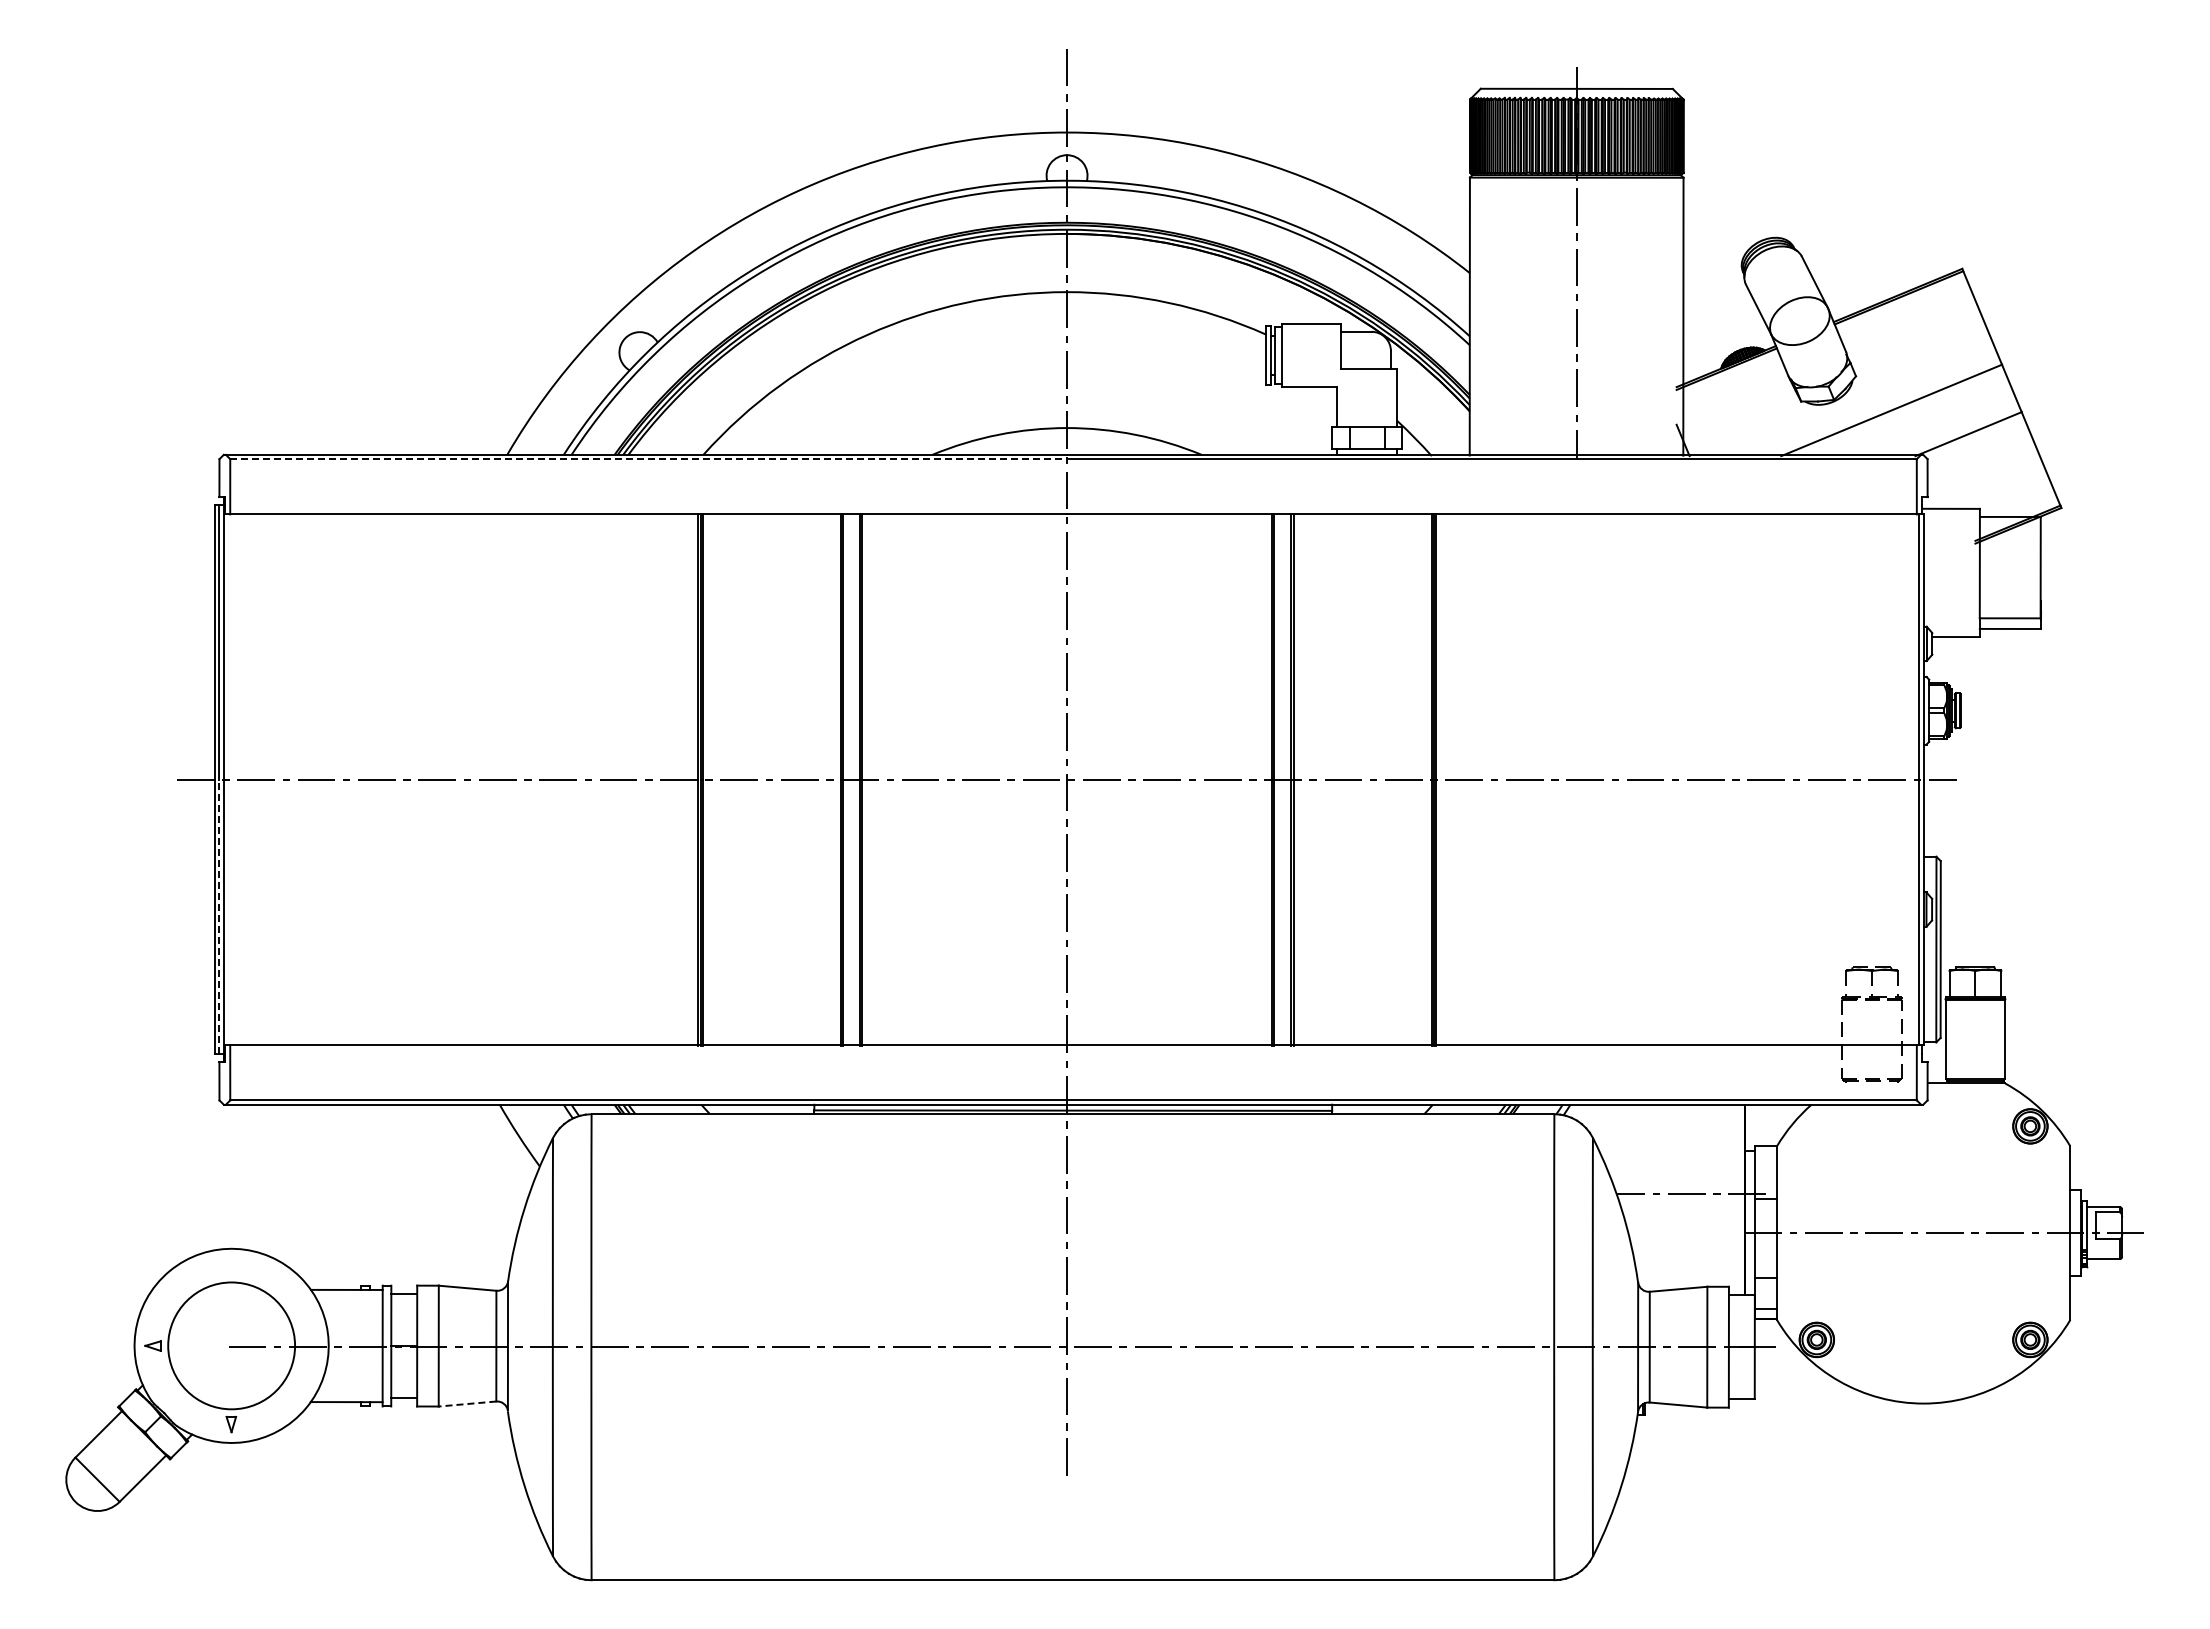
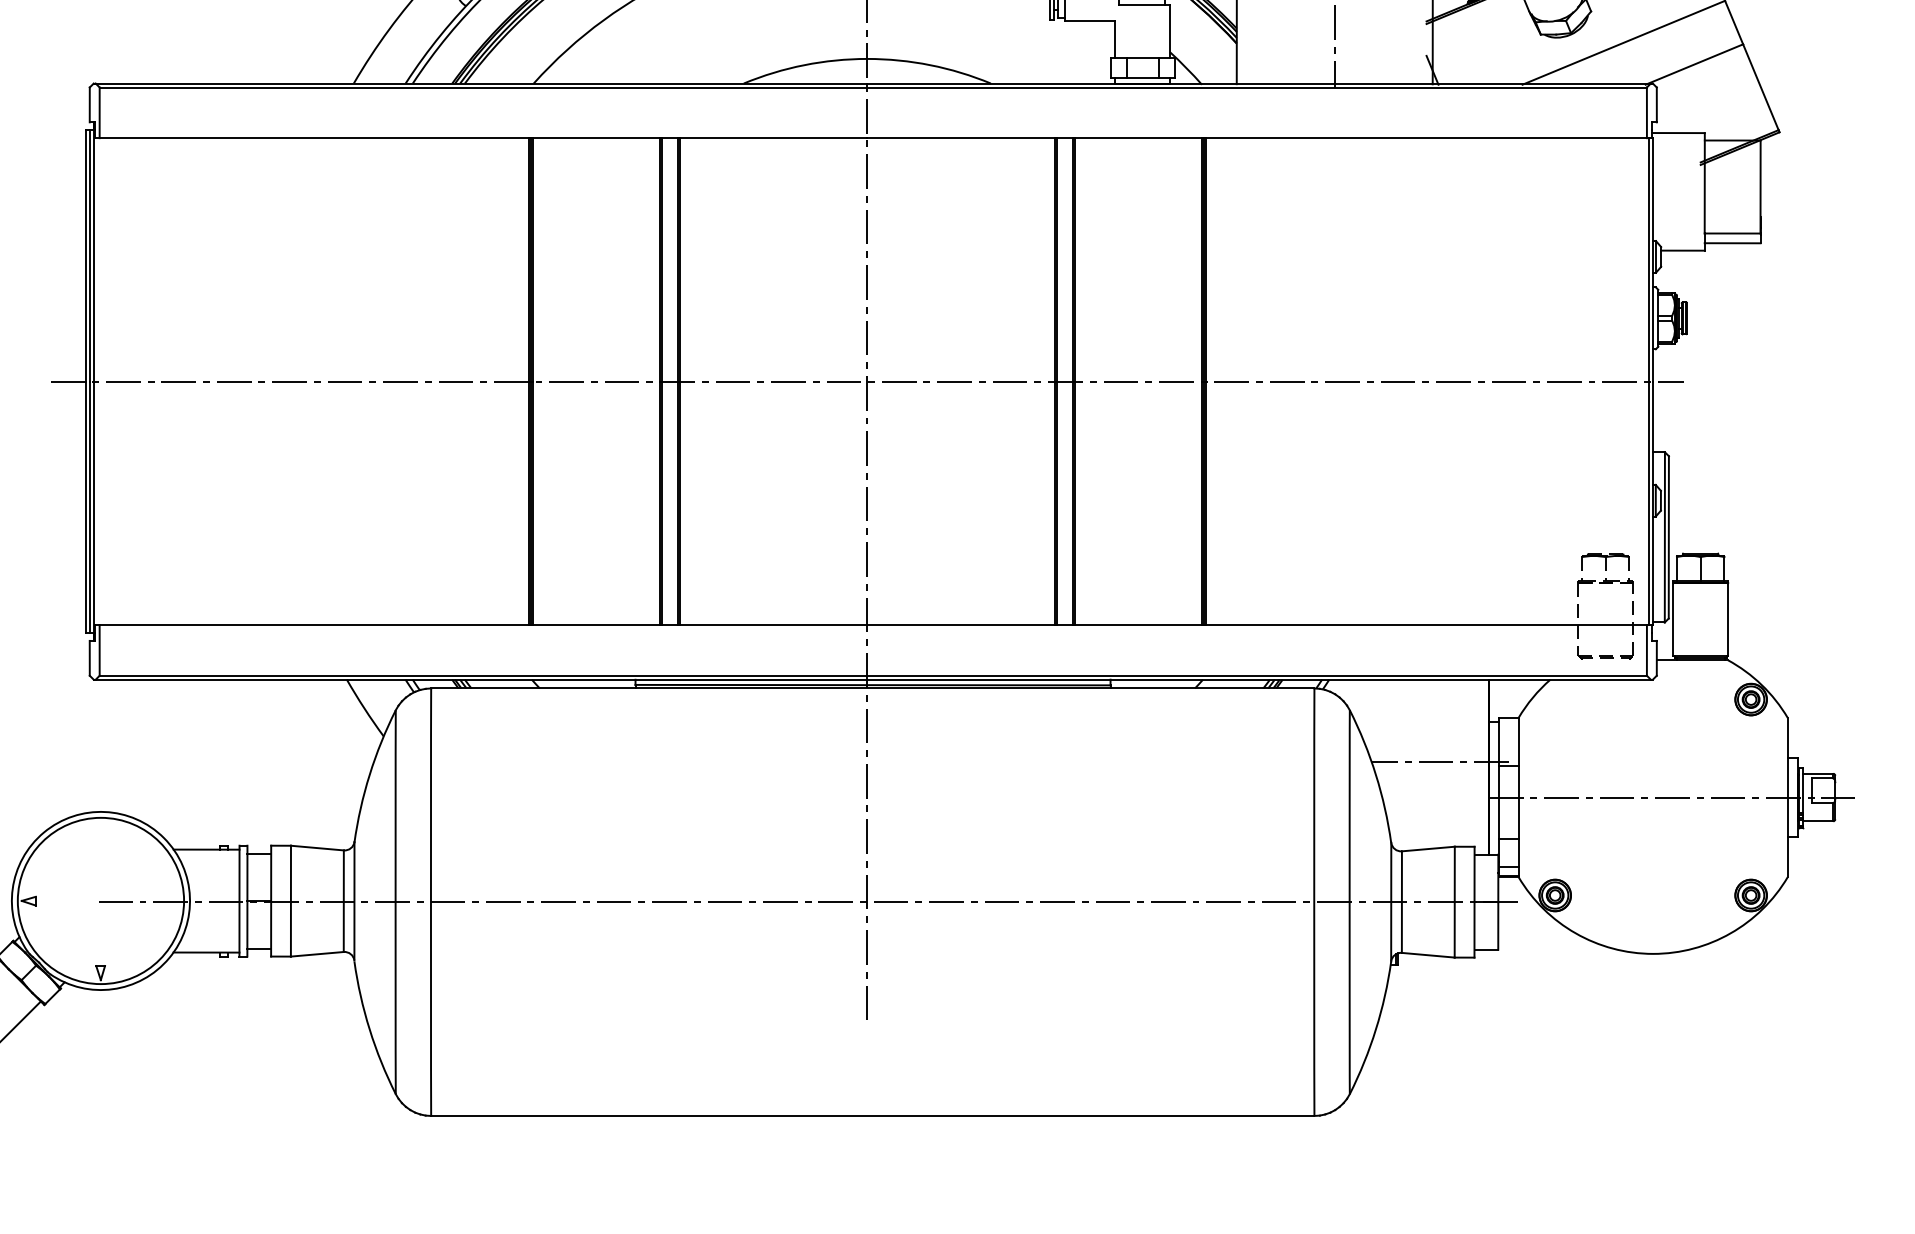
line: (649, 459) -> (484, 87), dashed -> solid
line: (219, 916) -> (89, 507), dashed -> solid
circle: (231, 1345) -> (100, 900), size x1.43
line: (467, 1404) -> (317, 954), dashed -> solid

